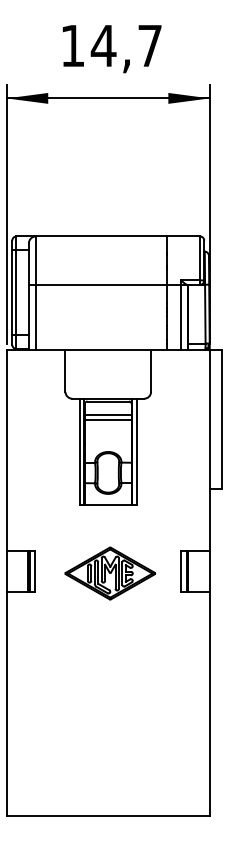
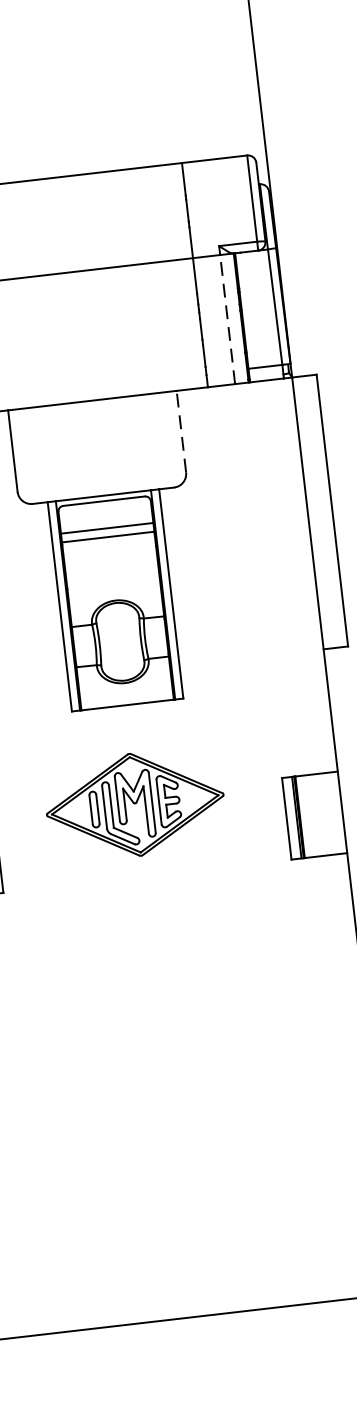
line: (180, 317) -> (227, 319), solid -> dashed
line: (151, 371) -> (182, 432), solid -> dashed
part: (110, 573) -> (135, 804), moved

